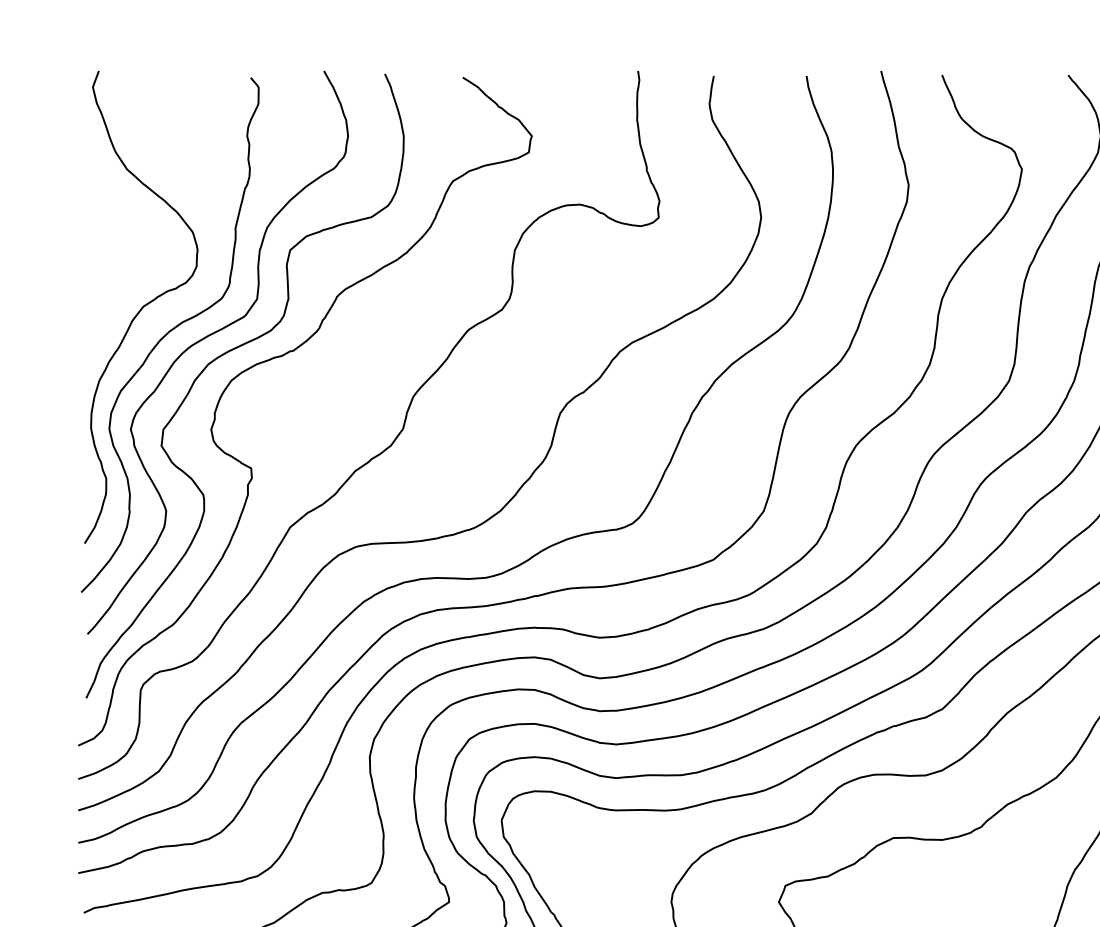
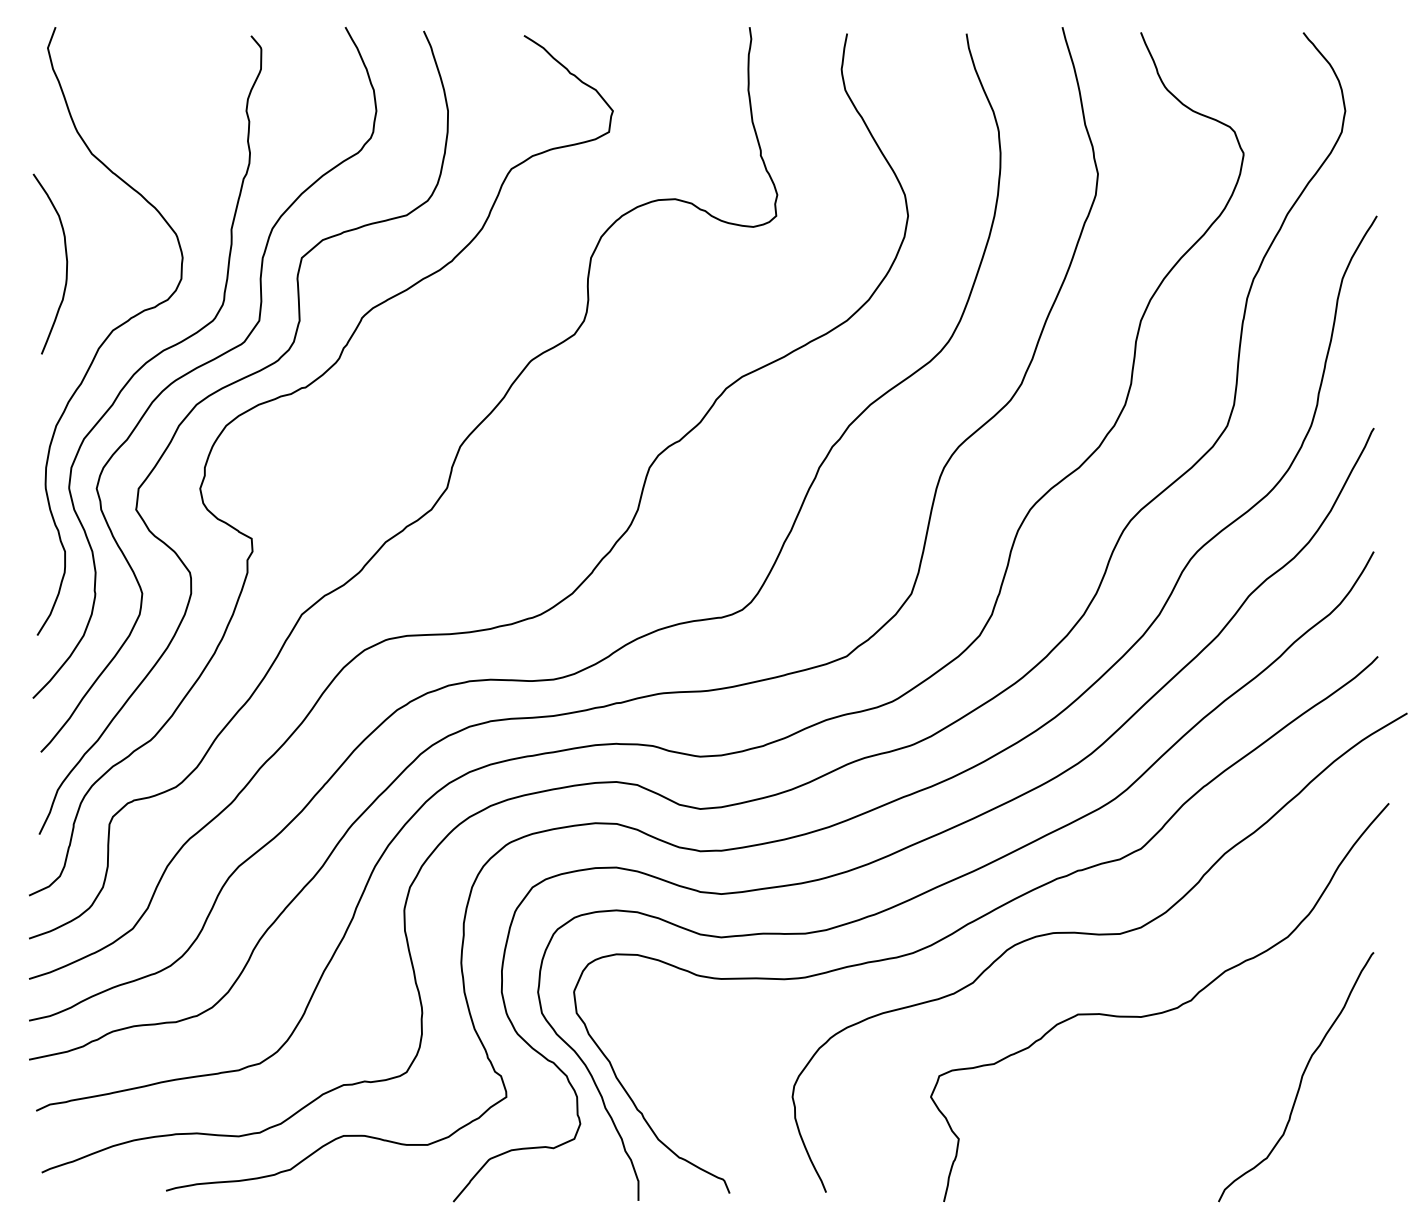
curve: (107, 254) -> (66, 263), added

